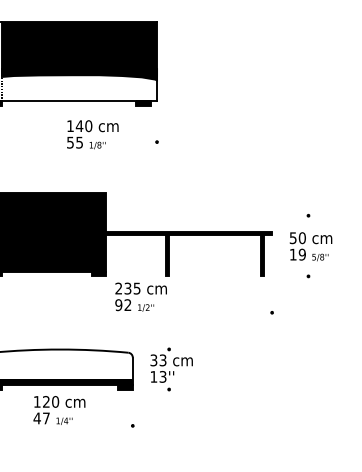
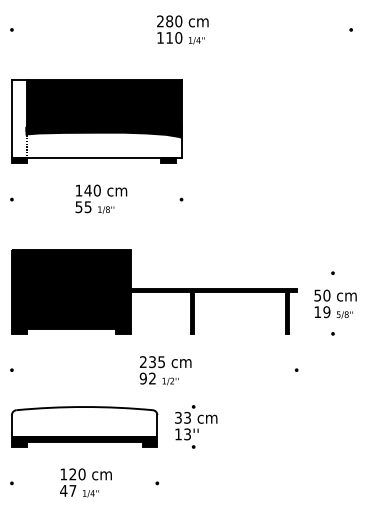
text: (92, 134) -> (101, 198), moved
text: (140, 297) -> (165, 370), moved
text: (58, 410) -> (85, 482), moved

